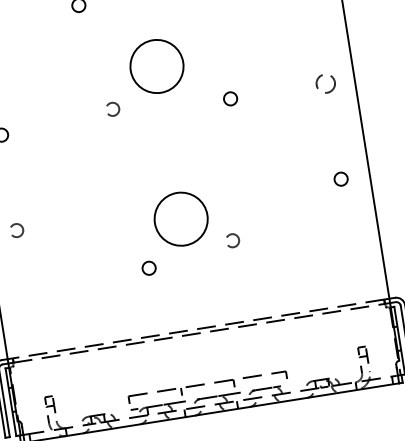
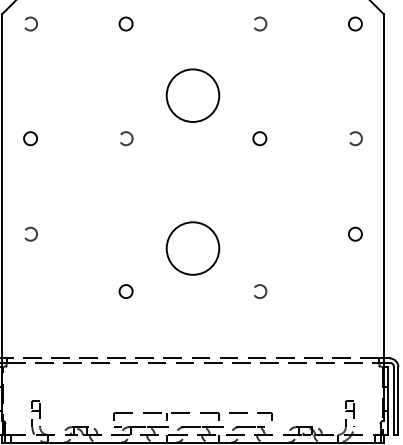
circle: (326, 83) -> (355, 138), size x0.71
circle: (113, 109) -> (126, 138), moved
circle: (233, 240) -> (260, 291), moved
circle: (148, 268) -> (125, 291), moved

